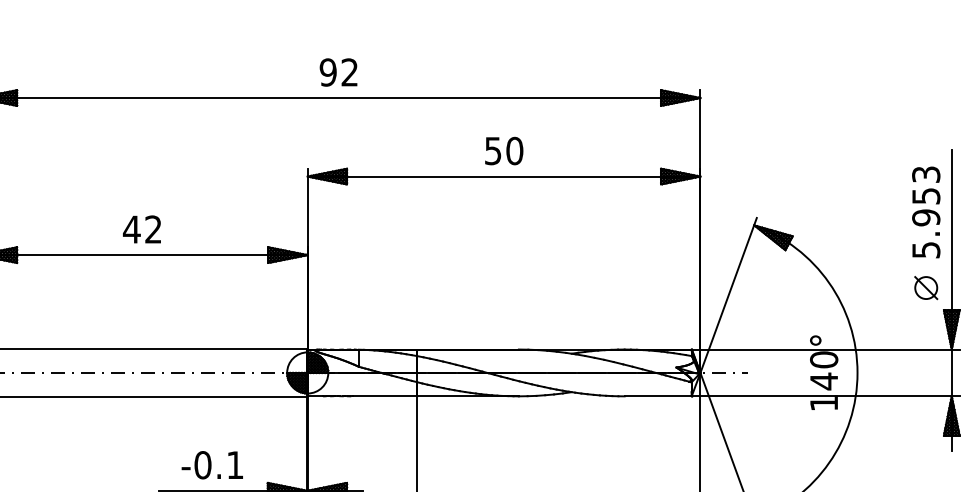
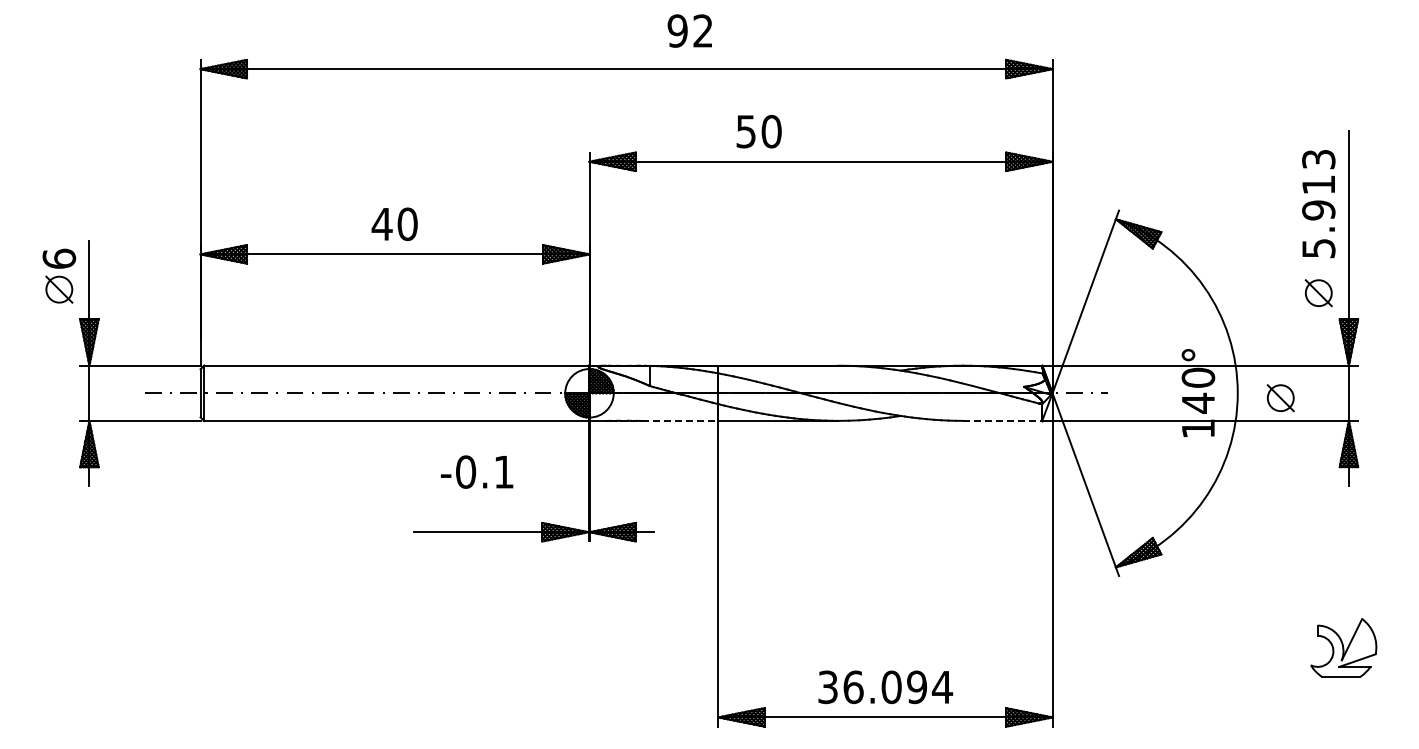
text: (338, 72) -> (689, 30), moved
text: (503, 150) -> (758, 131), moved
text: (925, 195) -> (1318, 184), 5.953 -> 5.913
text: (153, 229) -> (407, 224), 42 -> 40
part: (893, 377) -> (1280, 398), added
line: (384, 396) -> (680, 420), solid -> dashed
line: (657, 396) -> (1002, 420), solid -> dashed
text: (211, 464) -> (476, 471), moved

